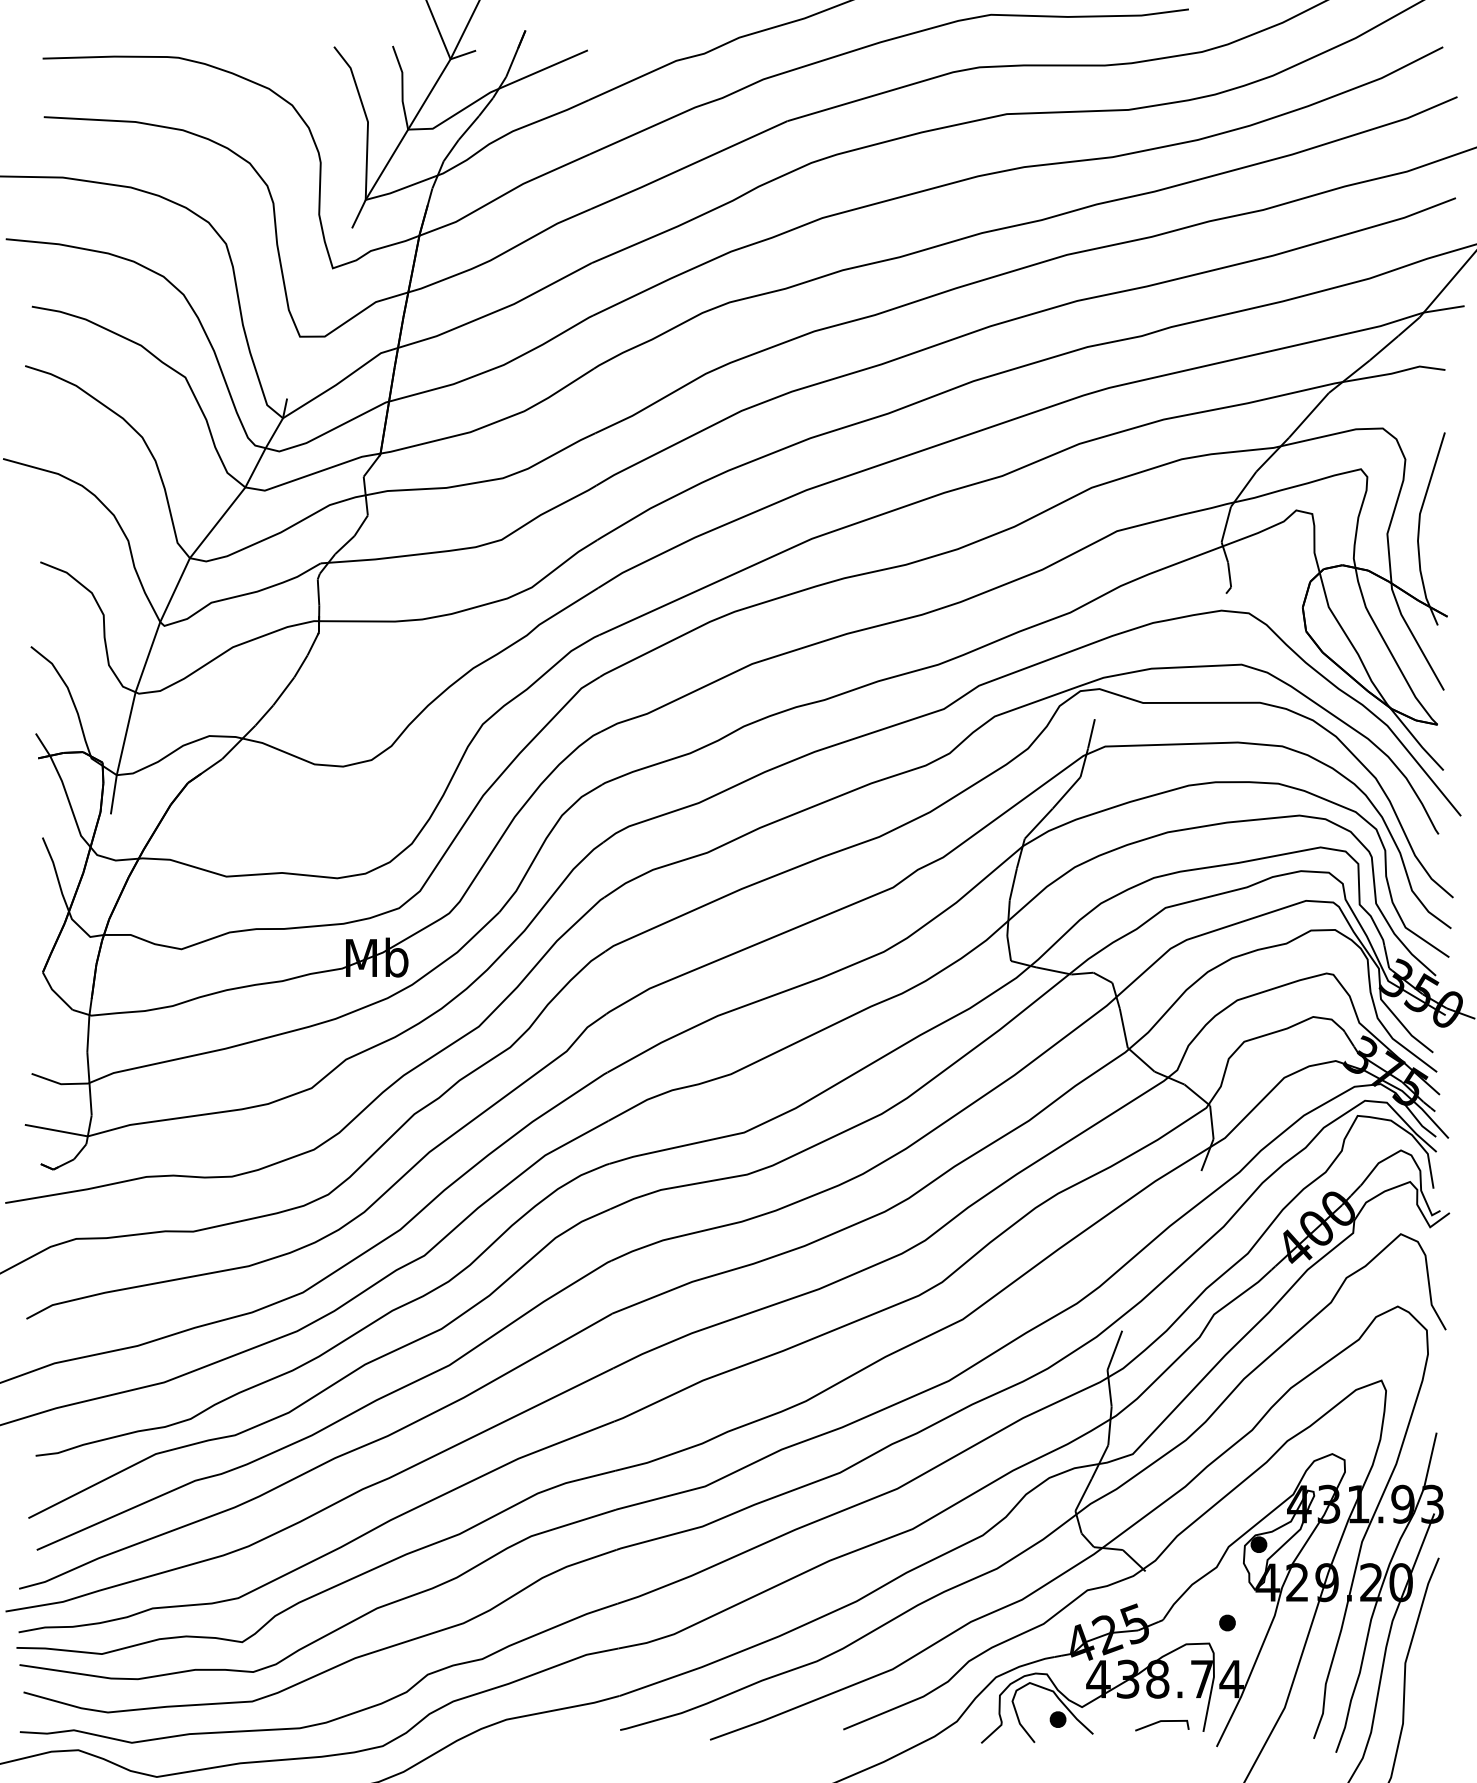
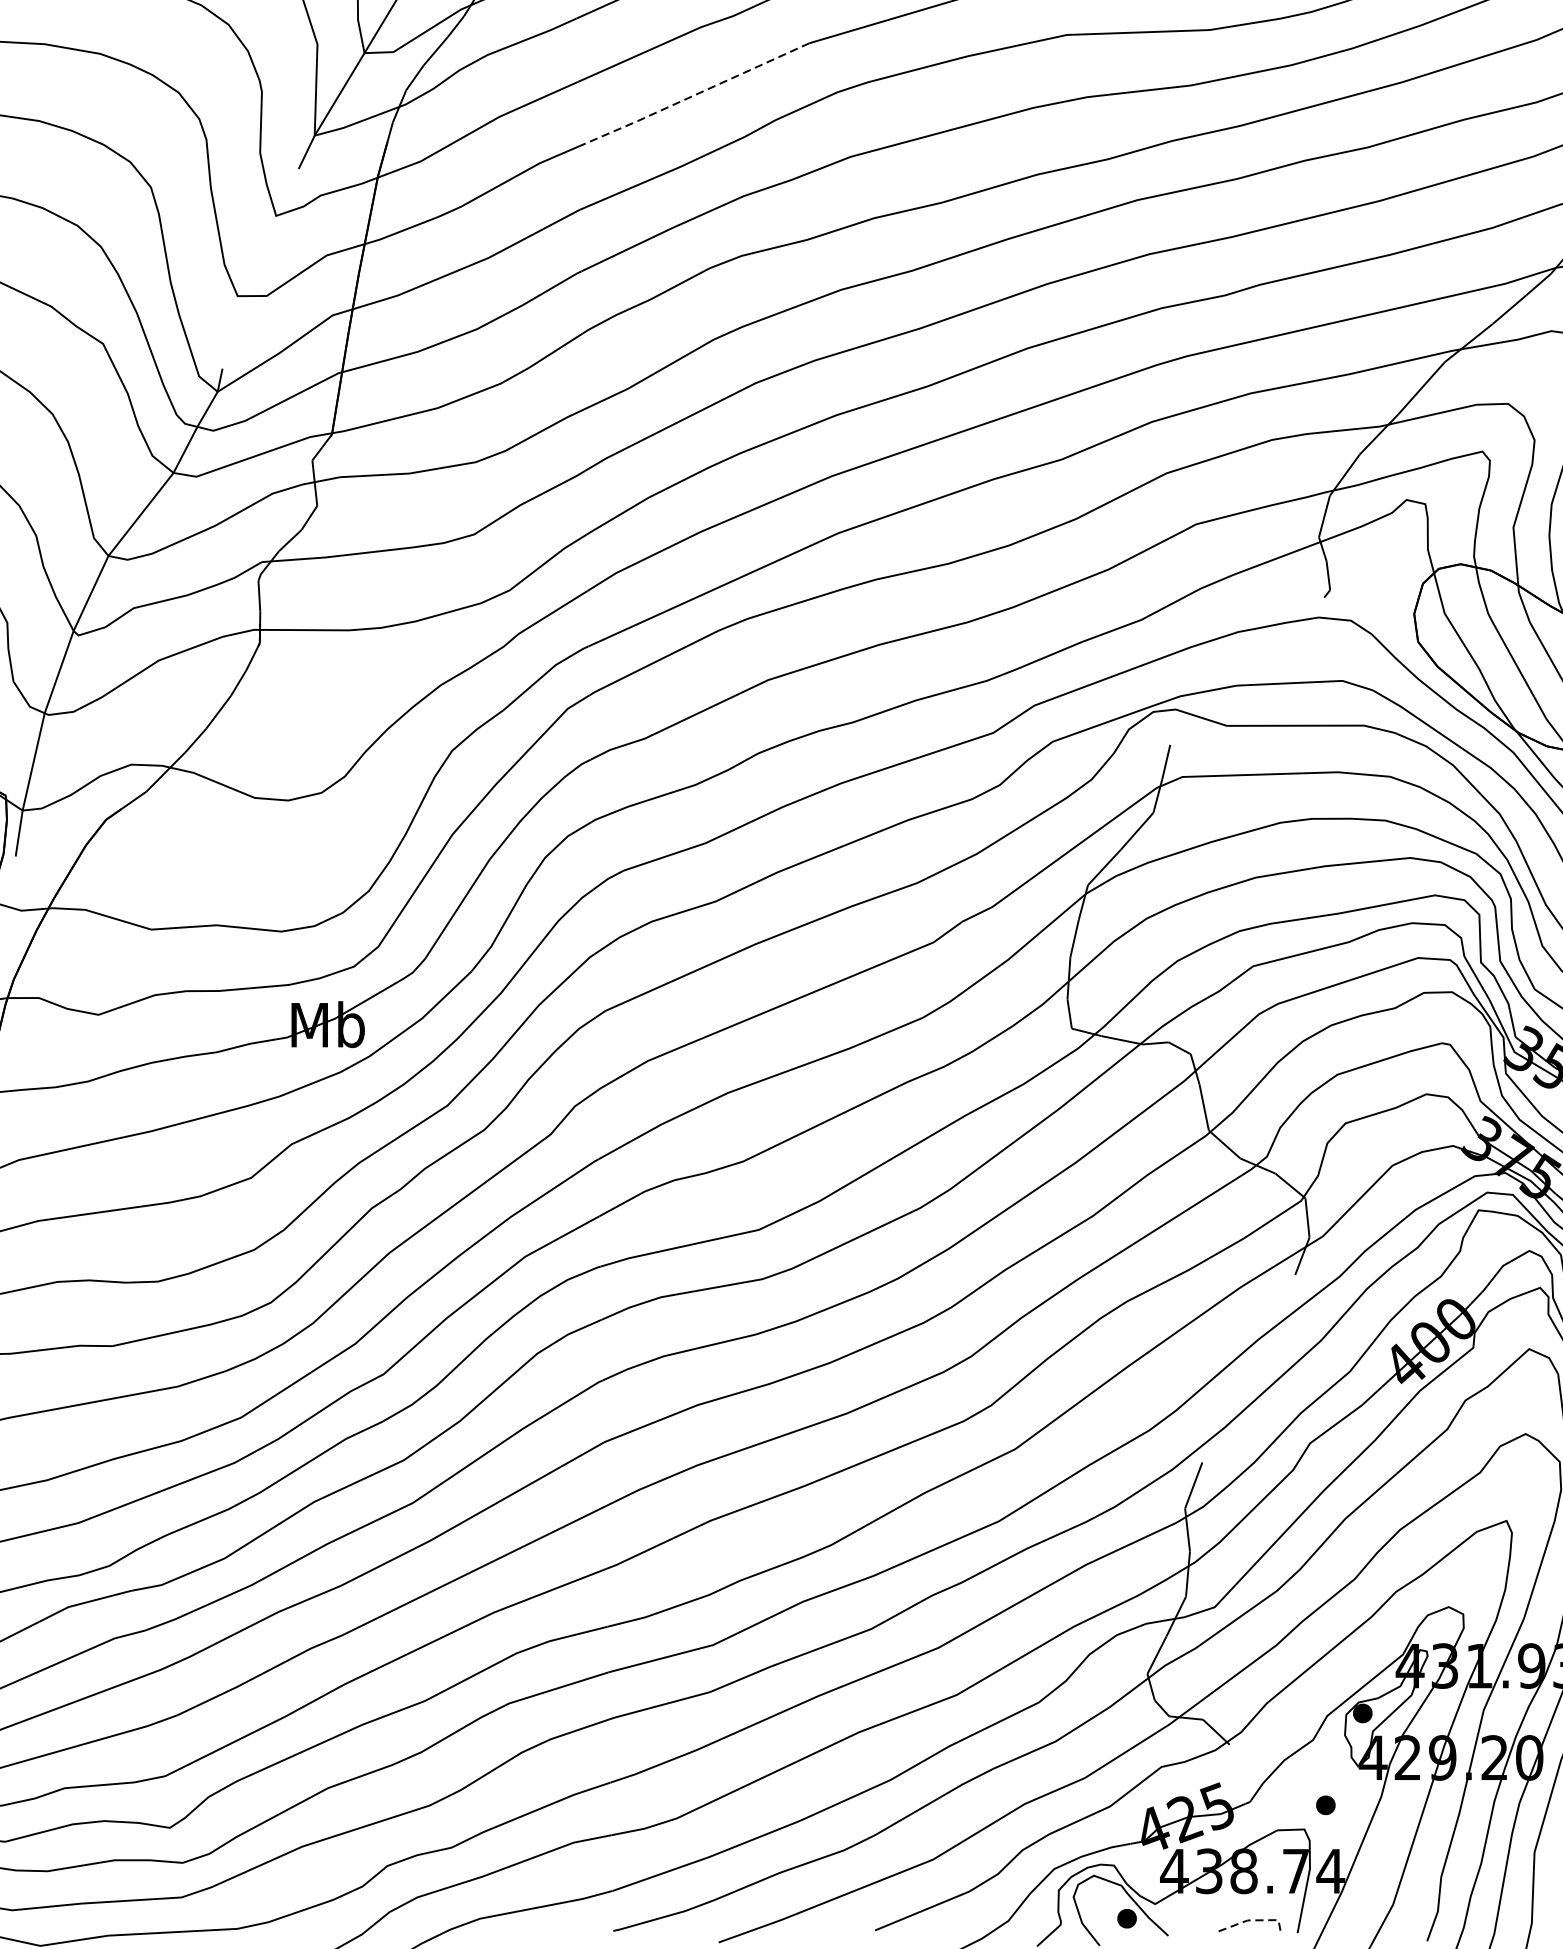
line: (688, 166) -> (693, 96), solid -> dashed
line: (1164, 1721) -> (1251, 1920), solid -> dashed

